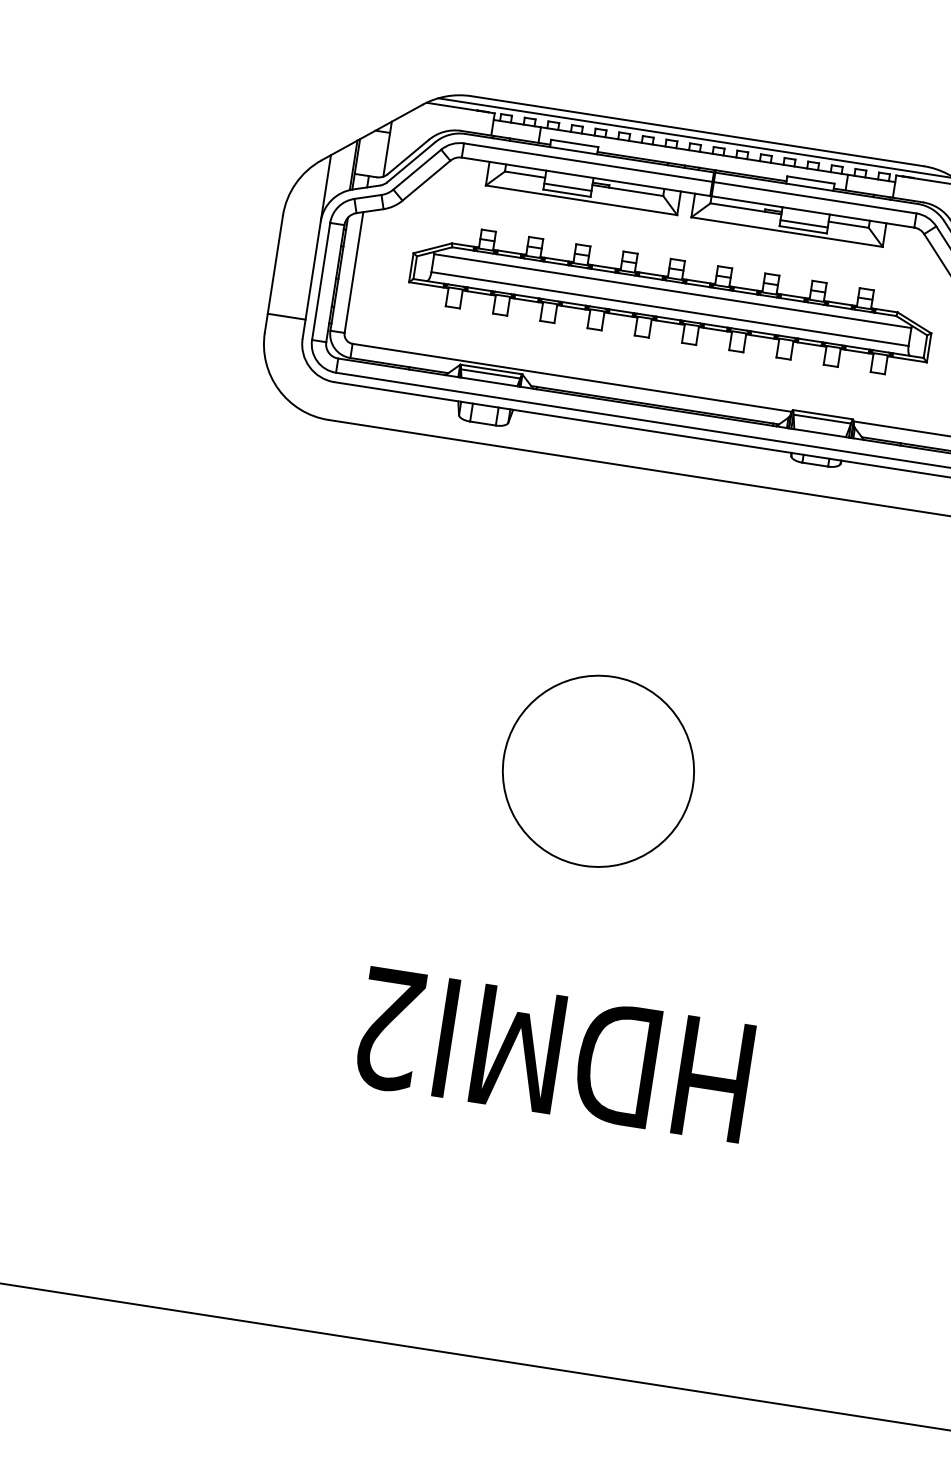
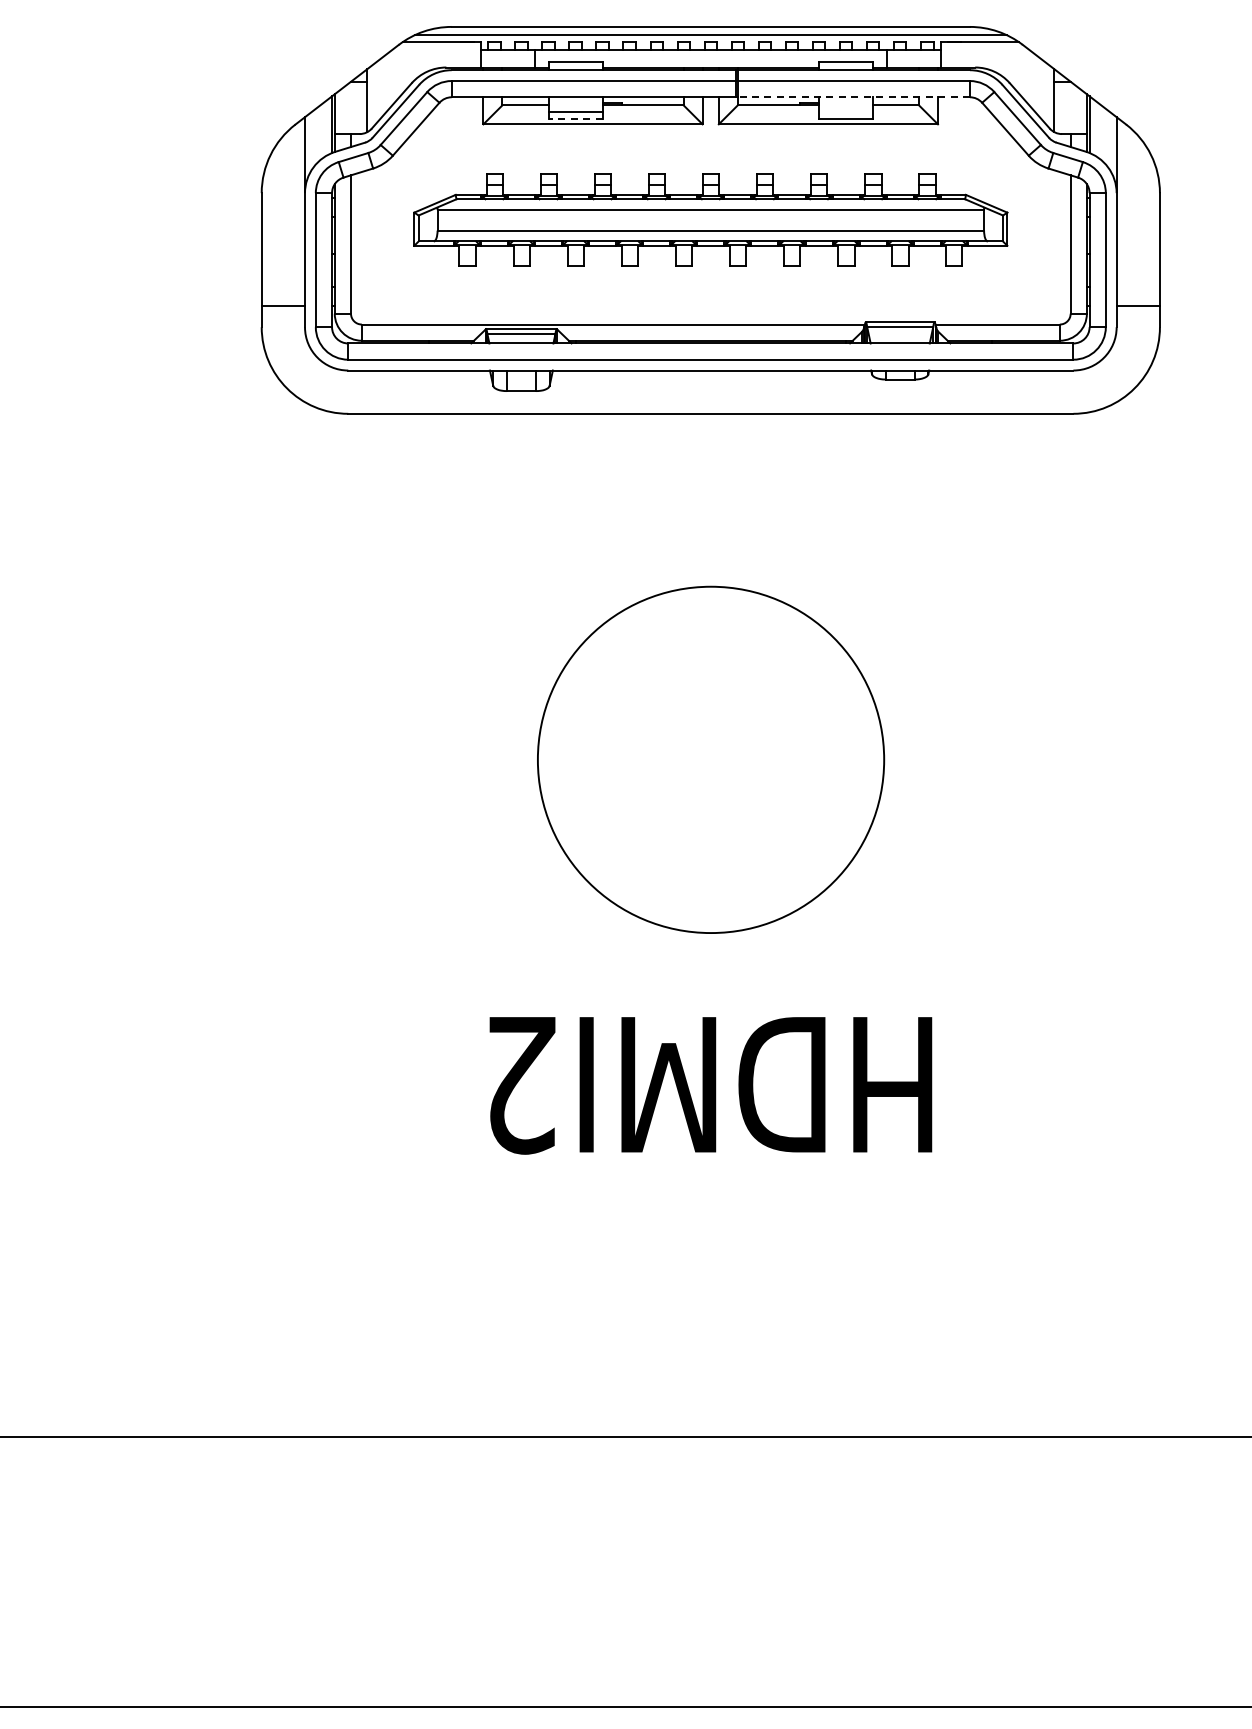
line: (567, 192) -> (575, 118), solid -> dashed
line: (812, 212) -> (853, 97), solid -> dashed
line: (804, 224) -> (846, 112), removed
circle: (598, 771) -> (710, 760), size x1.6

